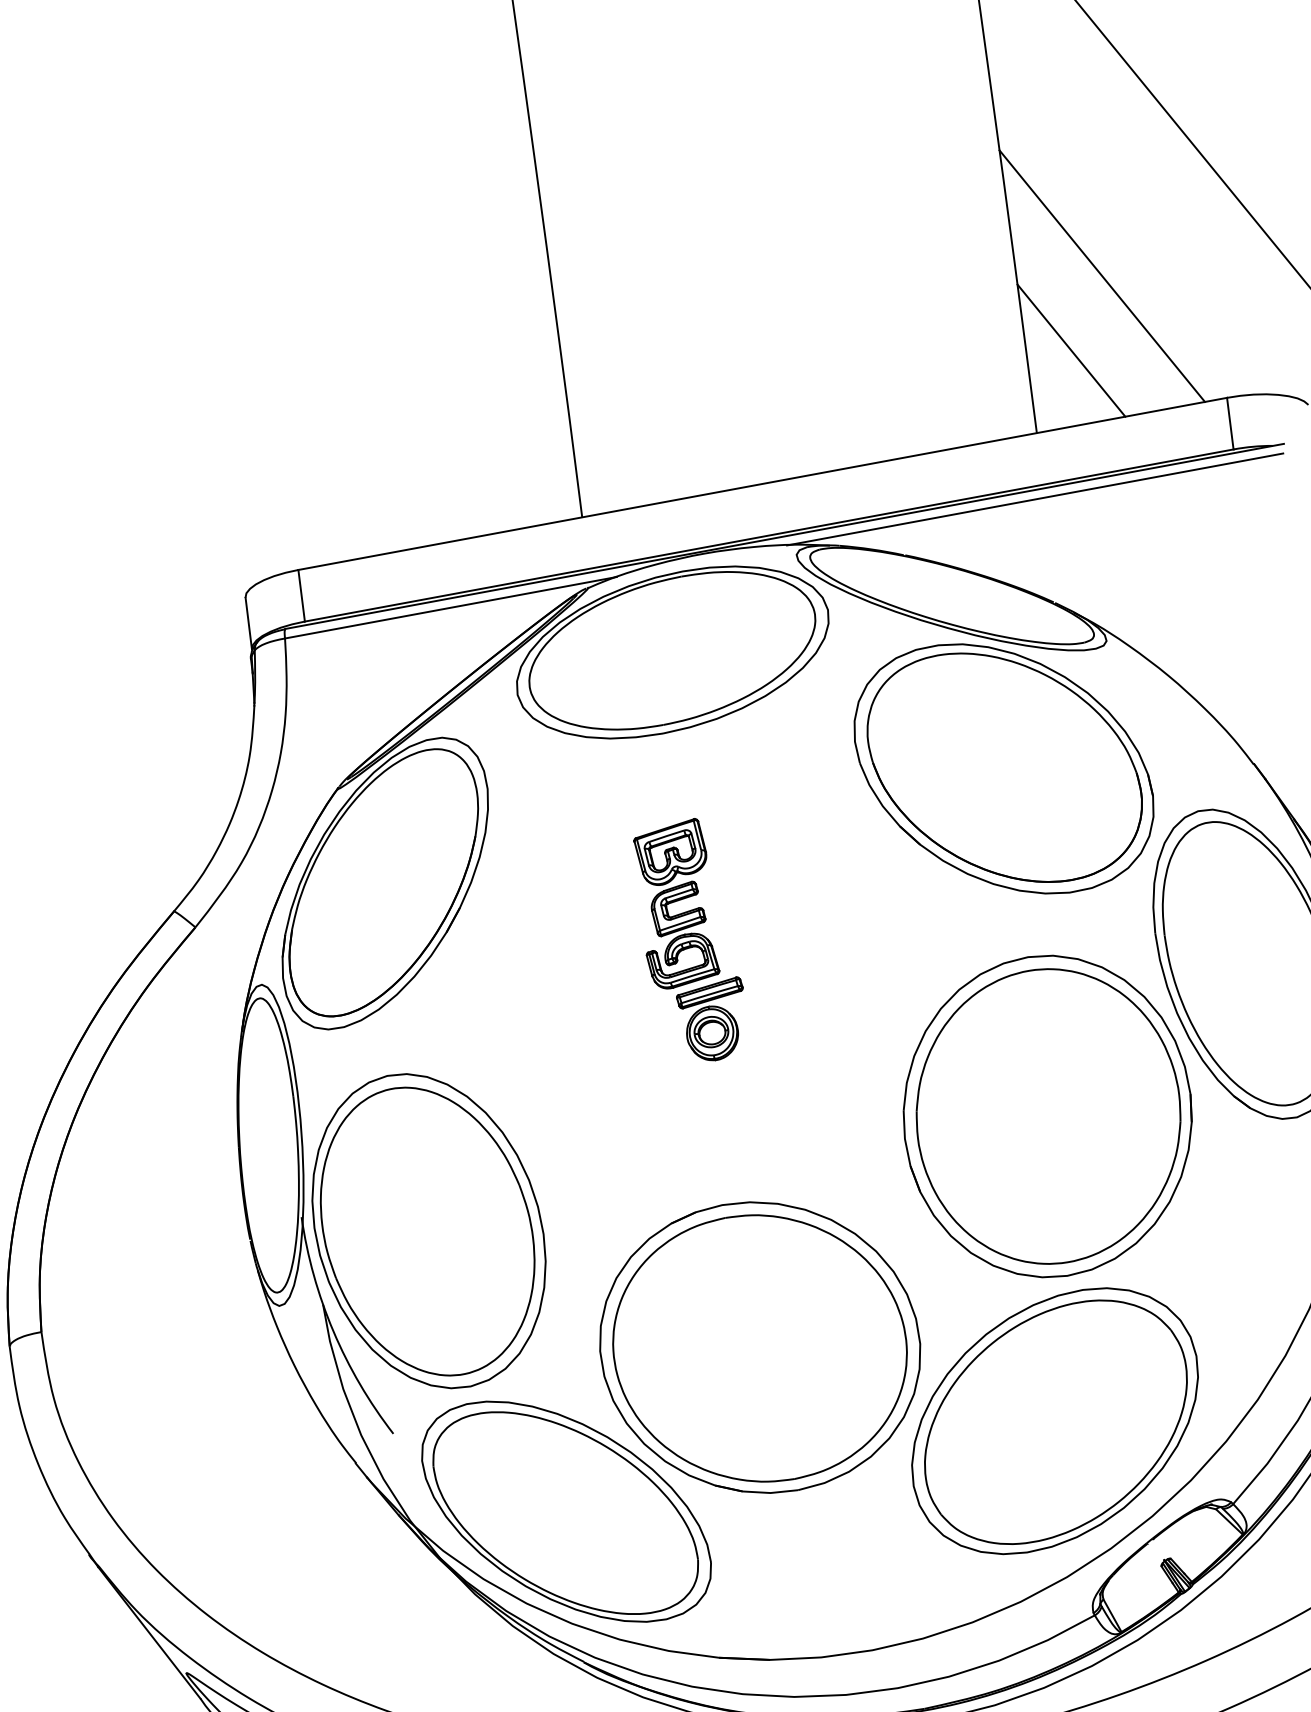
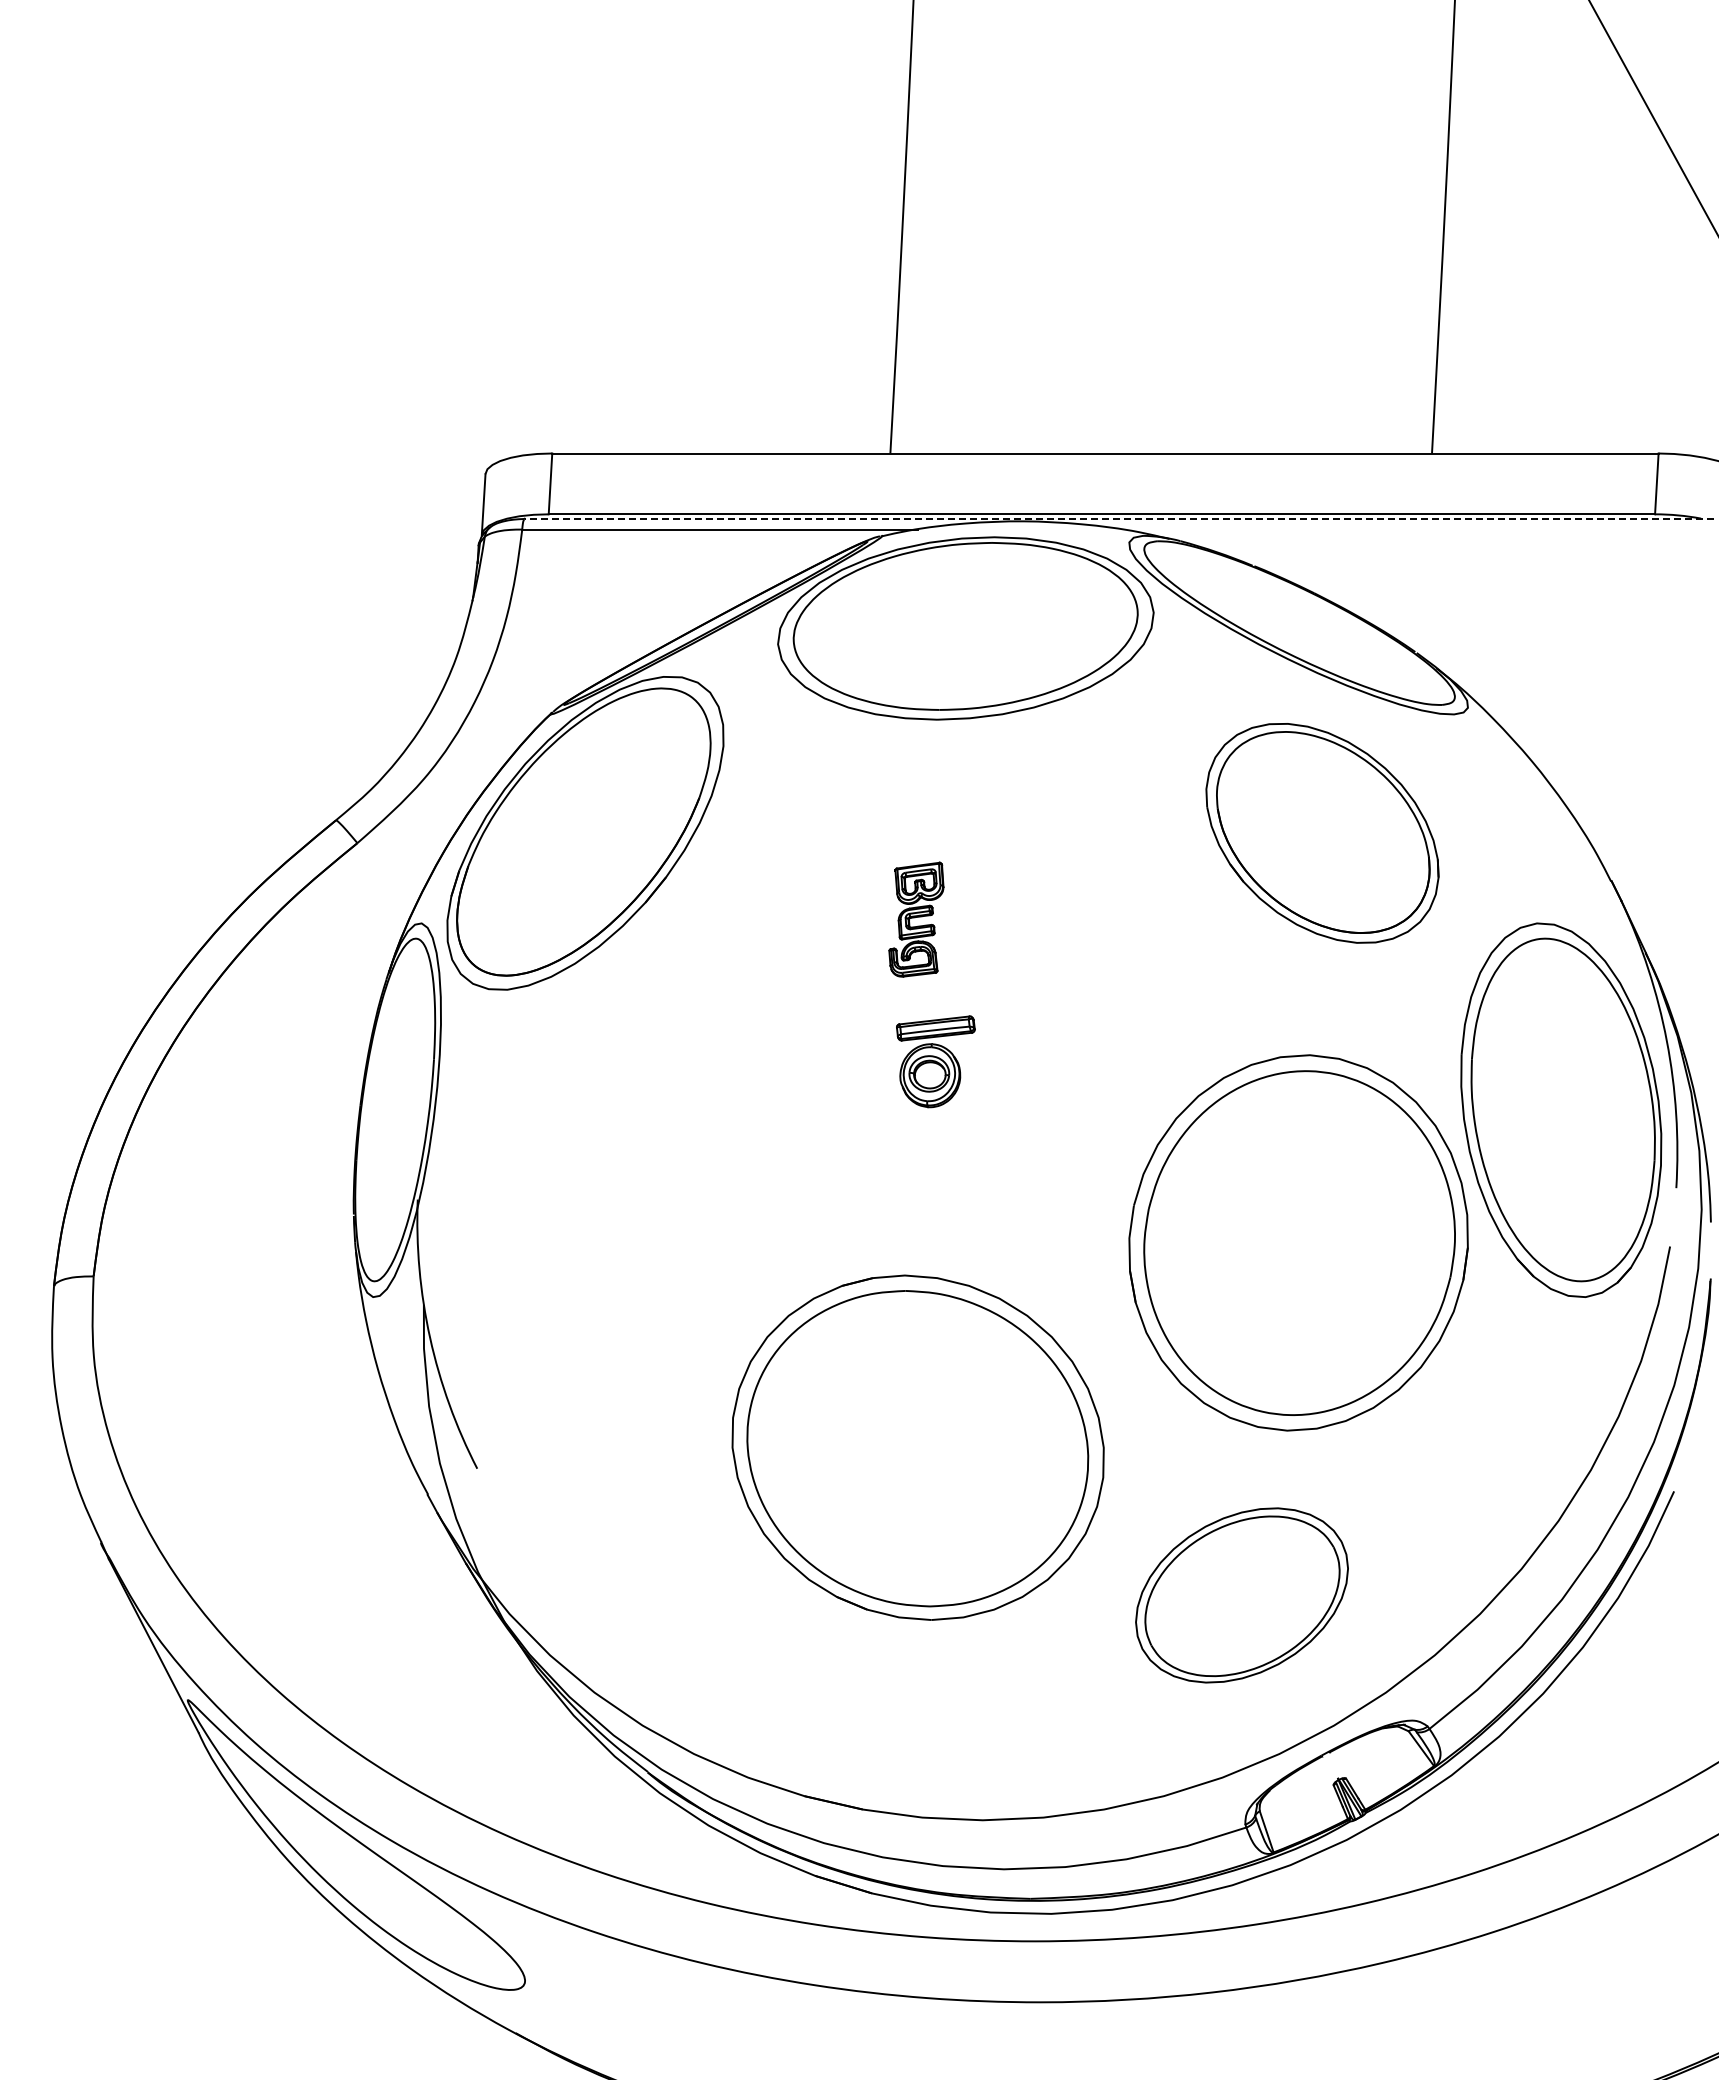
line: (1101, 276) -> (1540, 286), removed
line: (1071, 350) -> (1489, 365), removed
line: (1034, 499) -> (1415, 529), removed
line: (784, 536) -> (1119, 518), solid -> dashed
part: (1004, 769) -> (1322, 833), size x0.7
part: (676, 904) -> (916, 919), size x0.6
part: (428, 1230) -> (561, 1242), removed
part: (1054, 1421) -> (1241, 1595), size x0.6
part: (566, 1511) -> (659, 1595), removed

